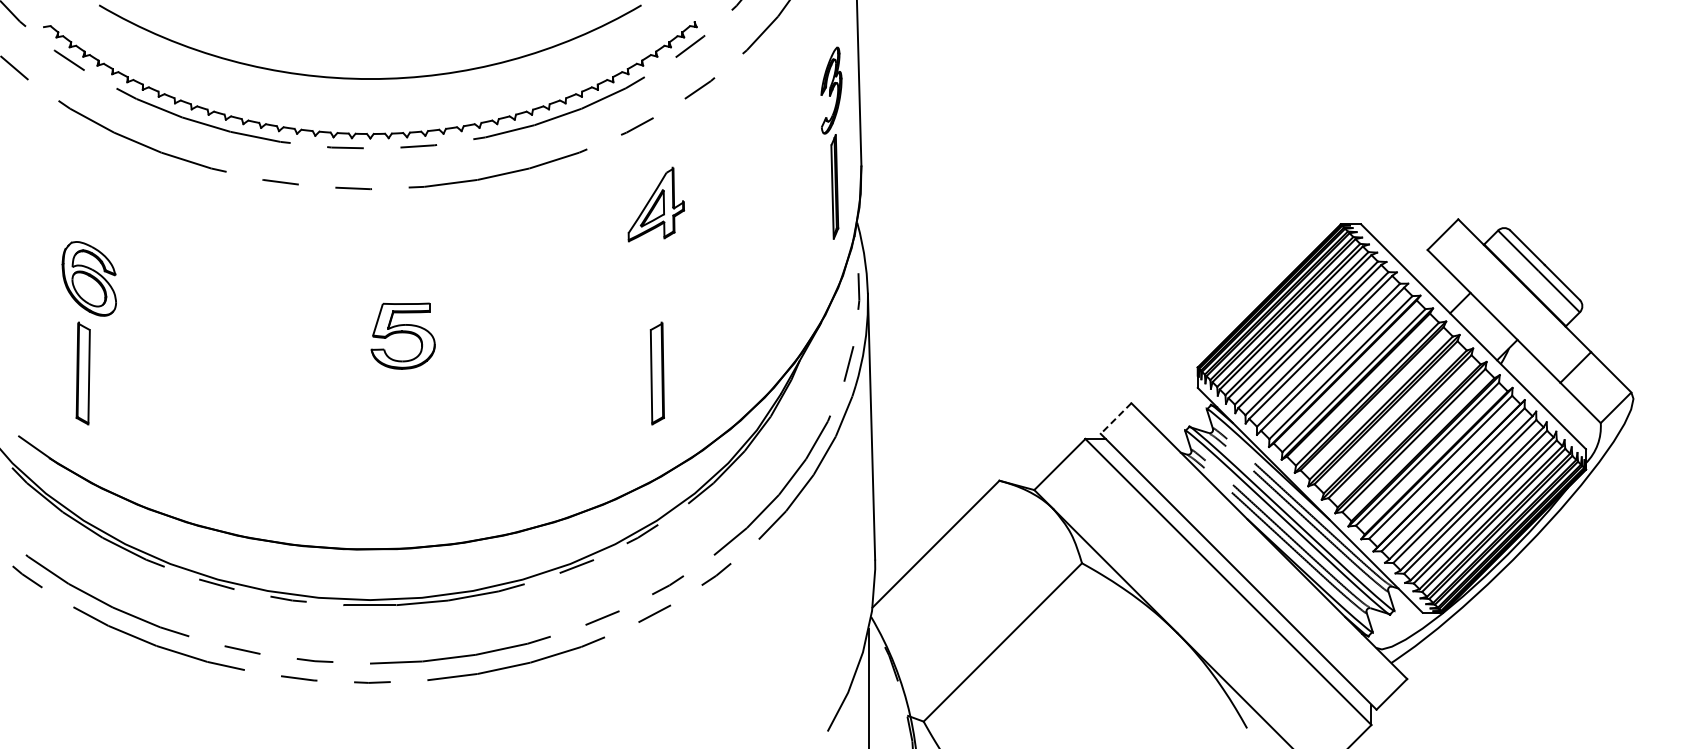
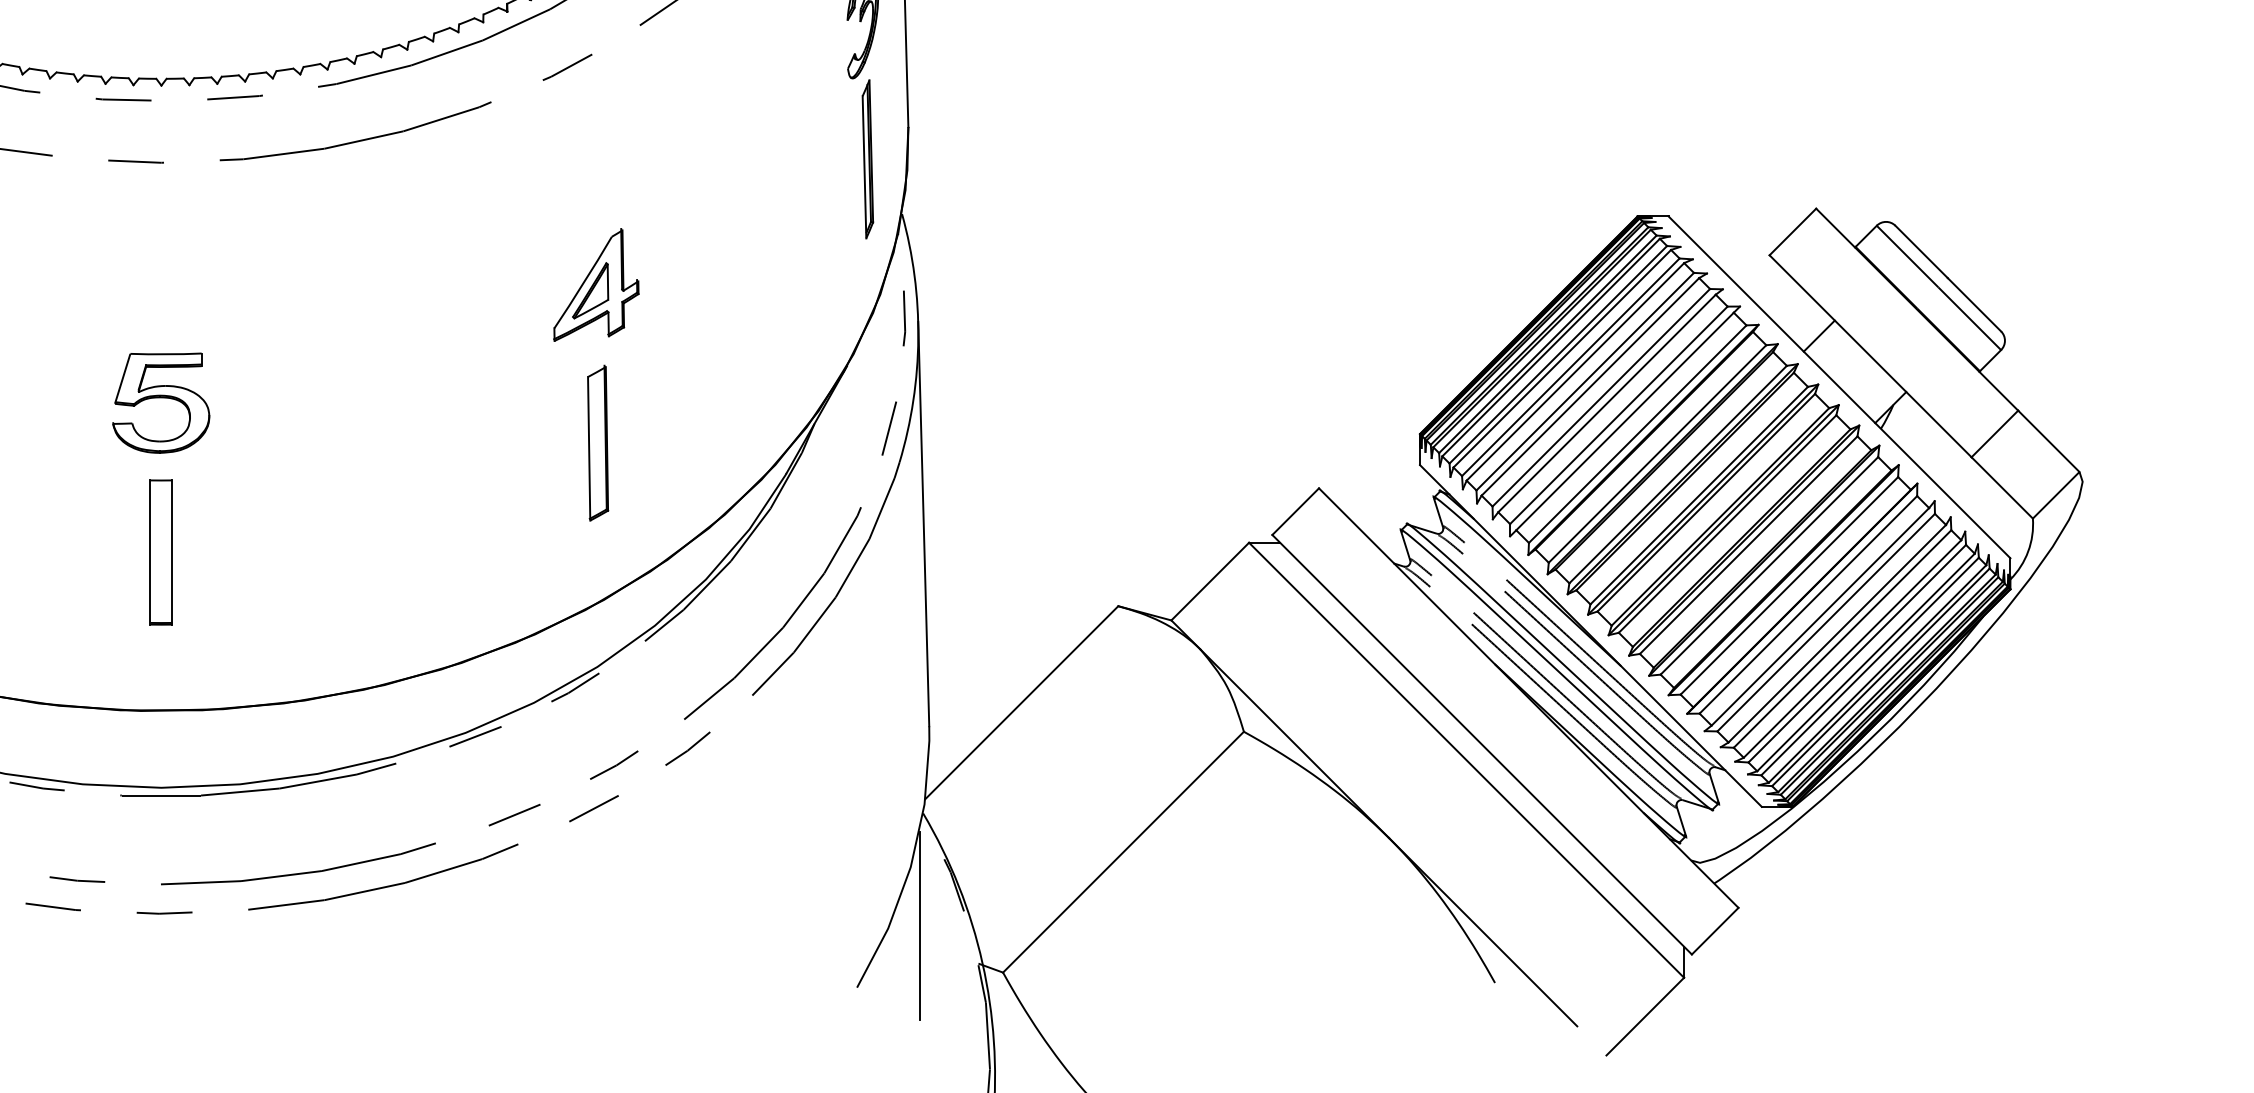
part: (656, 204) -> (596, 284), moved
part: (402, 335) -> (160, 402), moved
line: (1116, 418) -> (1296, 511), dashed -> solid
part: (370, 445) -> (161, 552), added

